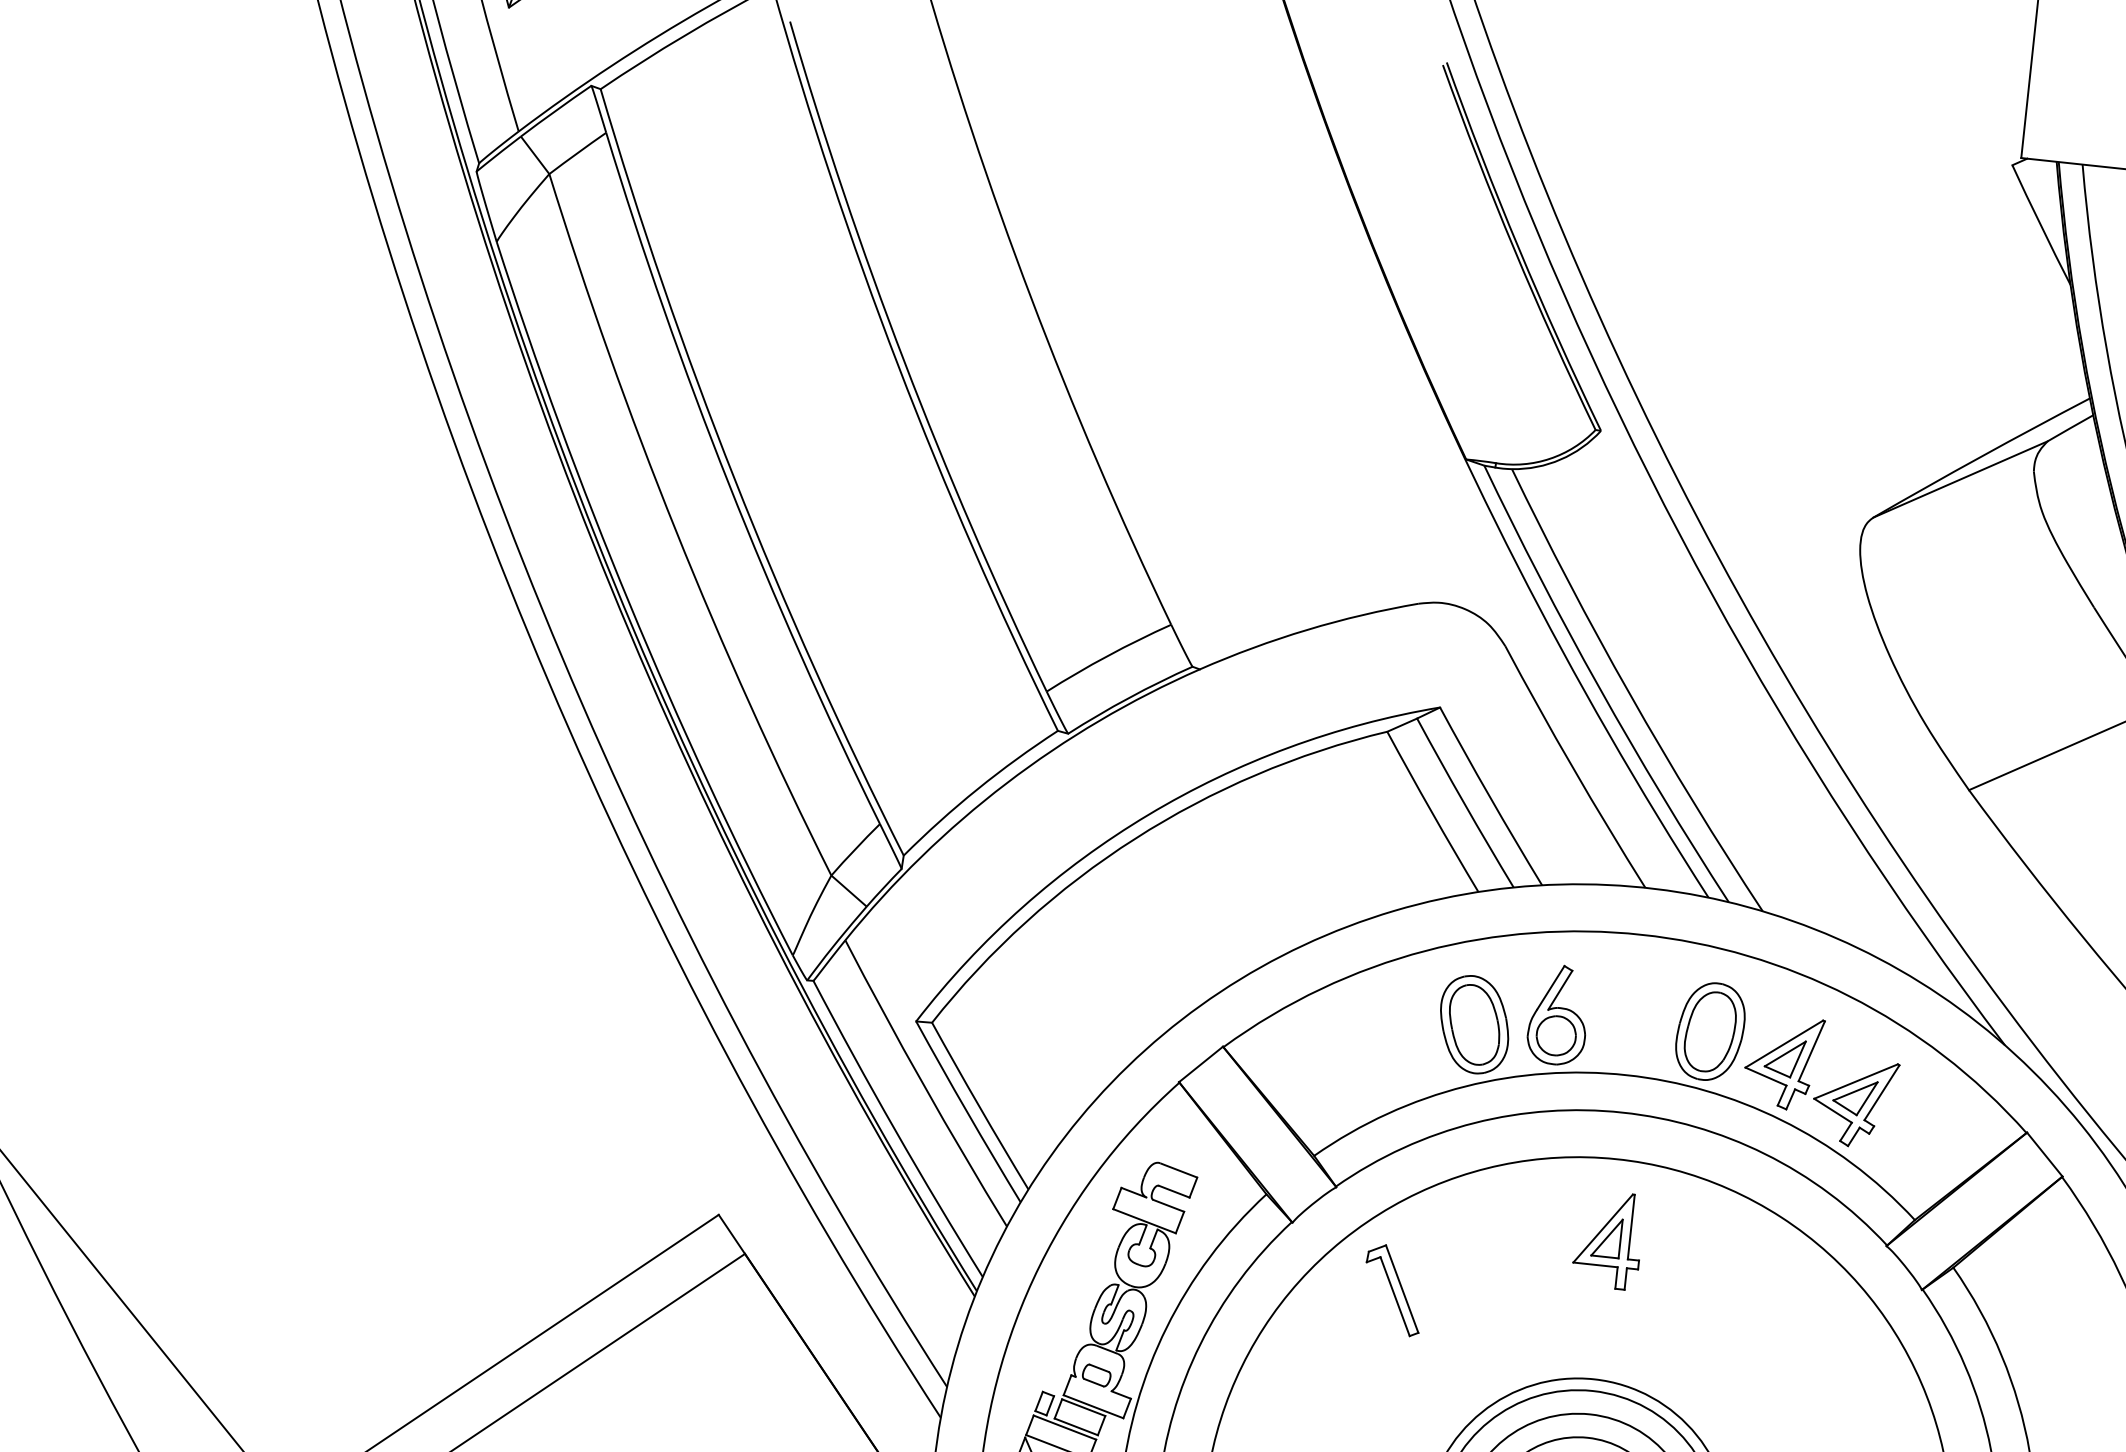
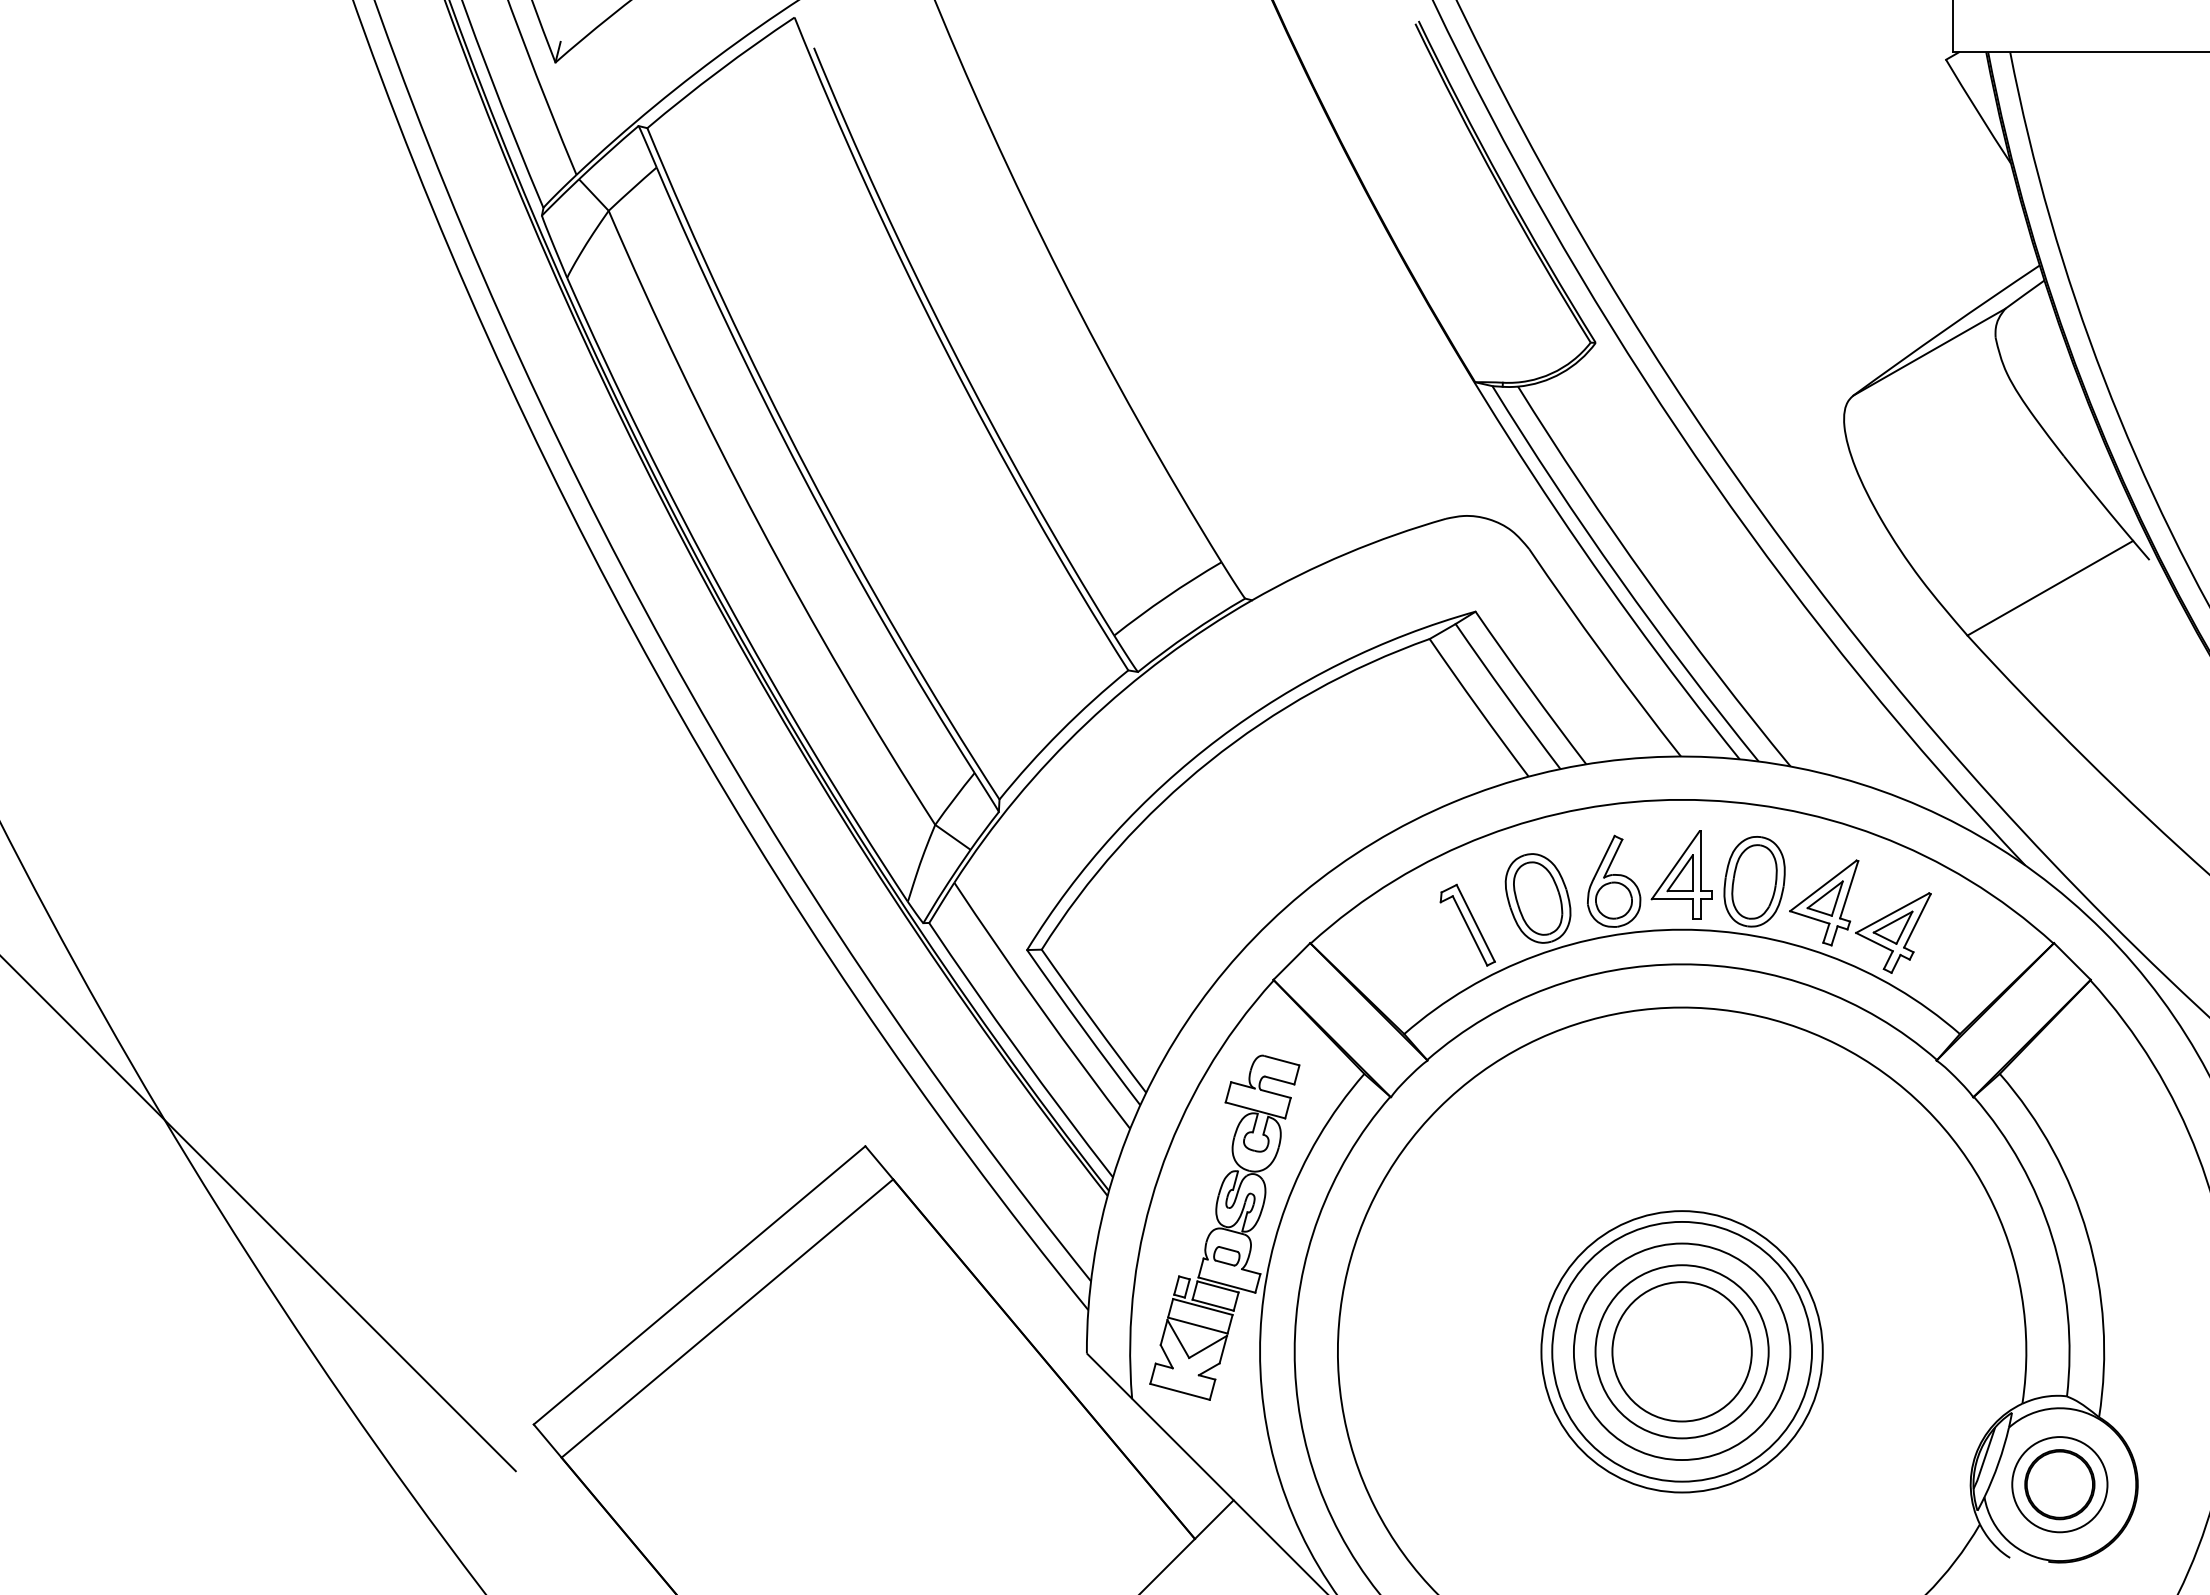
part: (1608, 1239) -> (1681, 874), moved
part: (1393, 1289) -> (1467, 924), moved

